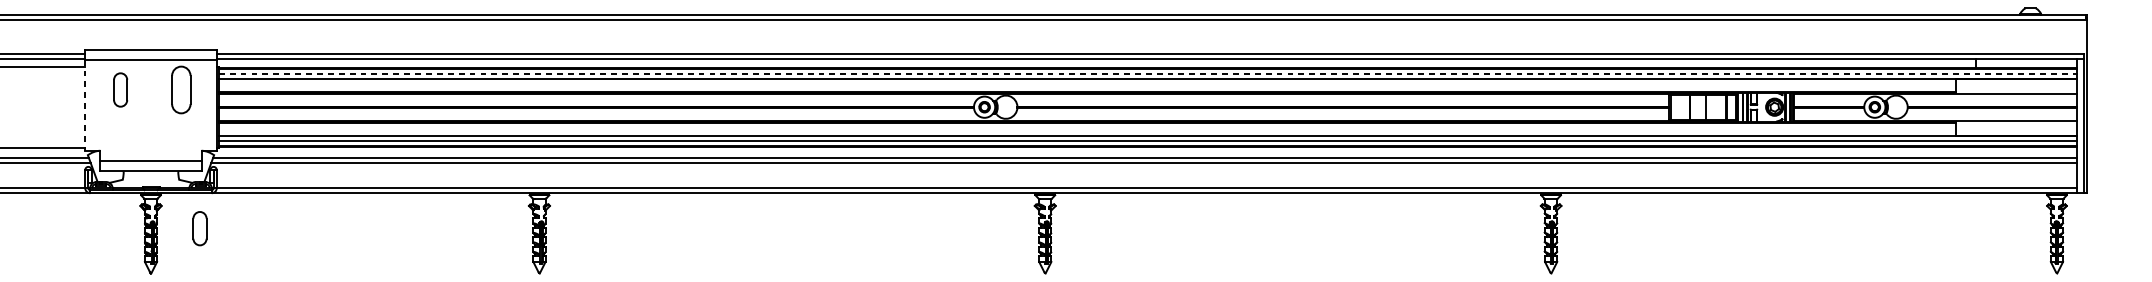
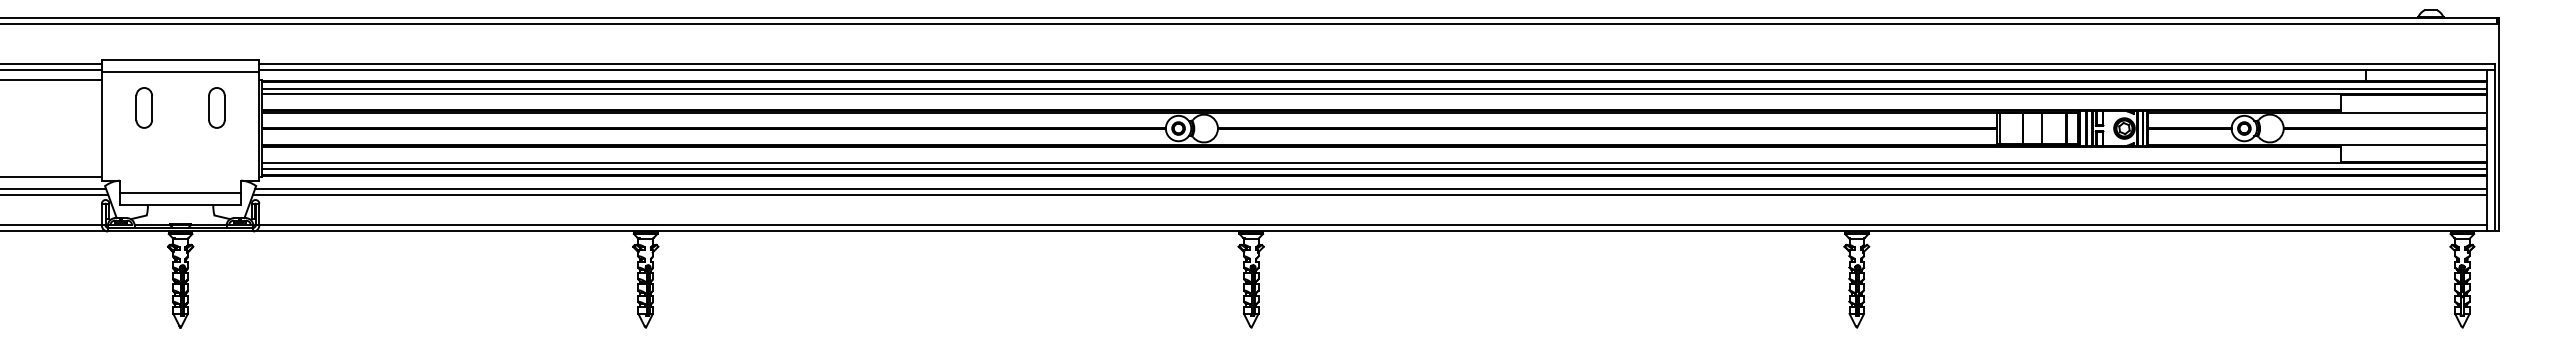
line: (1148, 73) -> (1374, 88), dashed -> solid
part: (180, 89) -> (216, 107), size x0.71
line: (84, 105) -> (101, 126), dashed -> solid
part: (199, 228) -> (238, 273), removed

